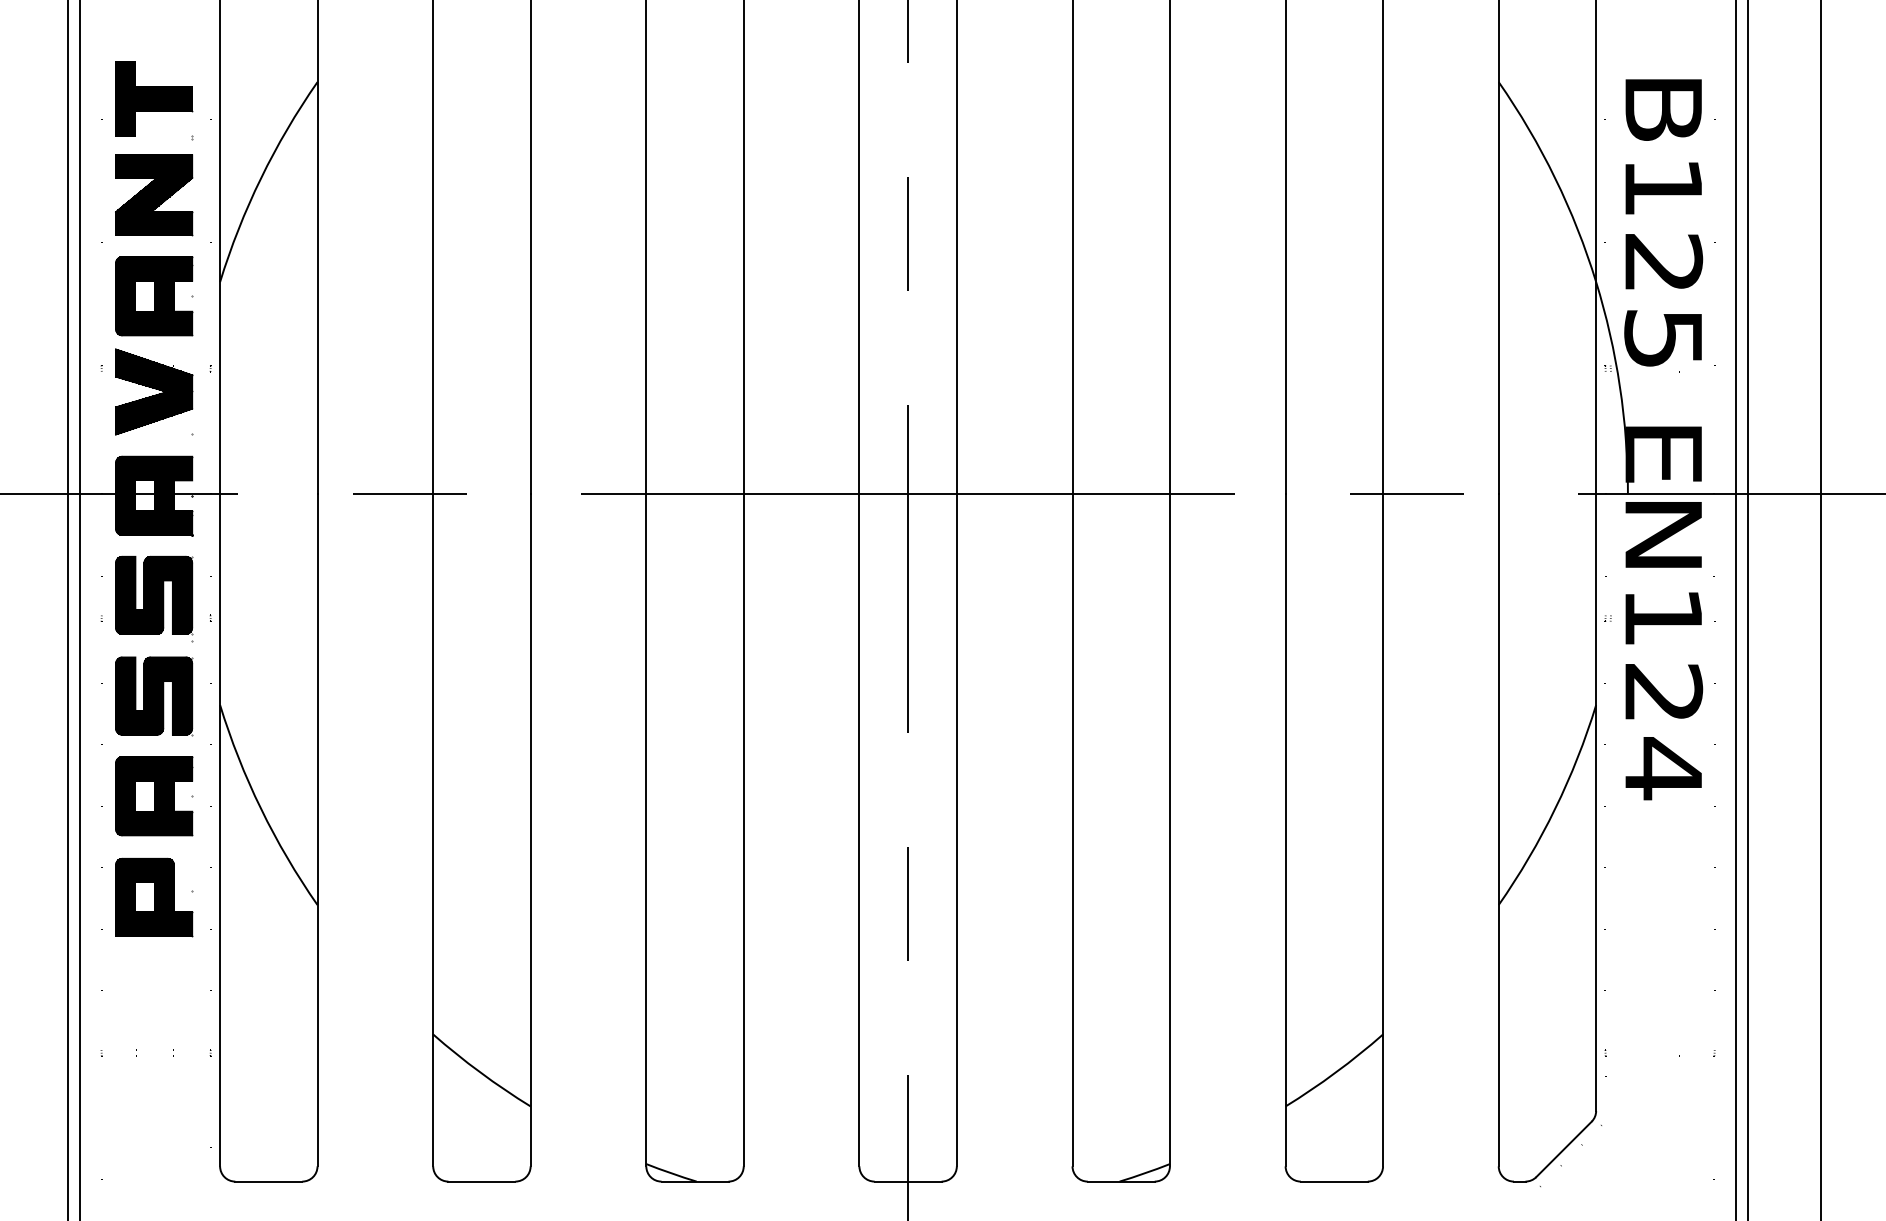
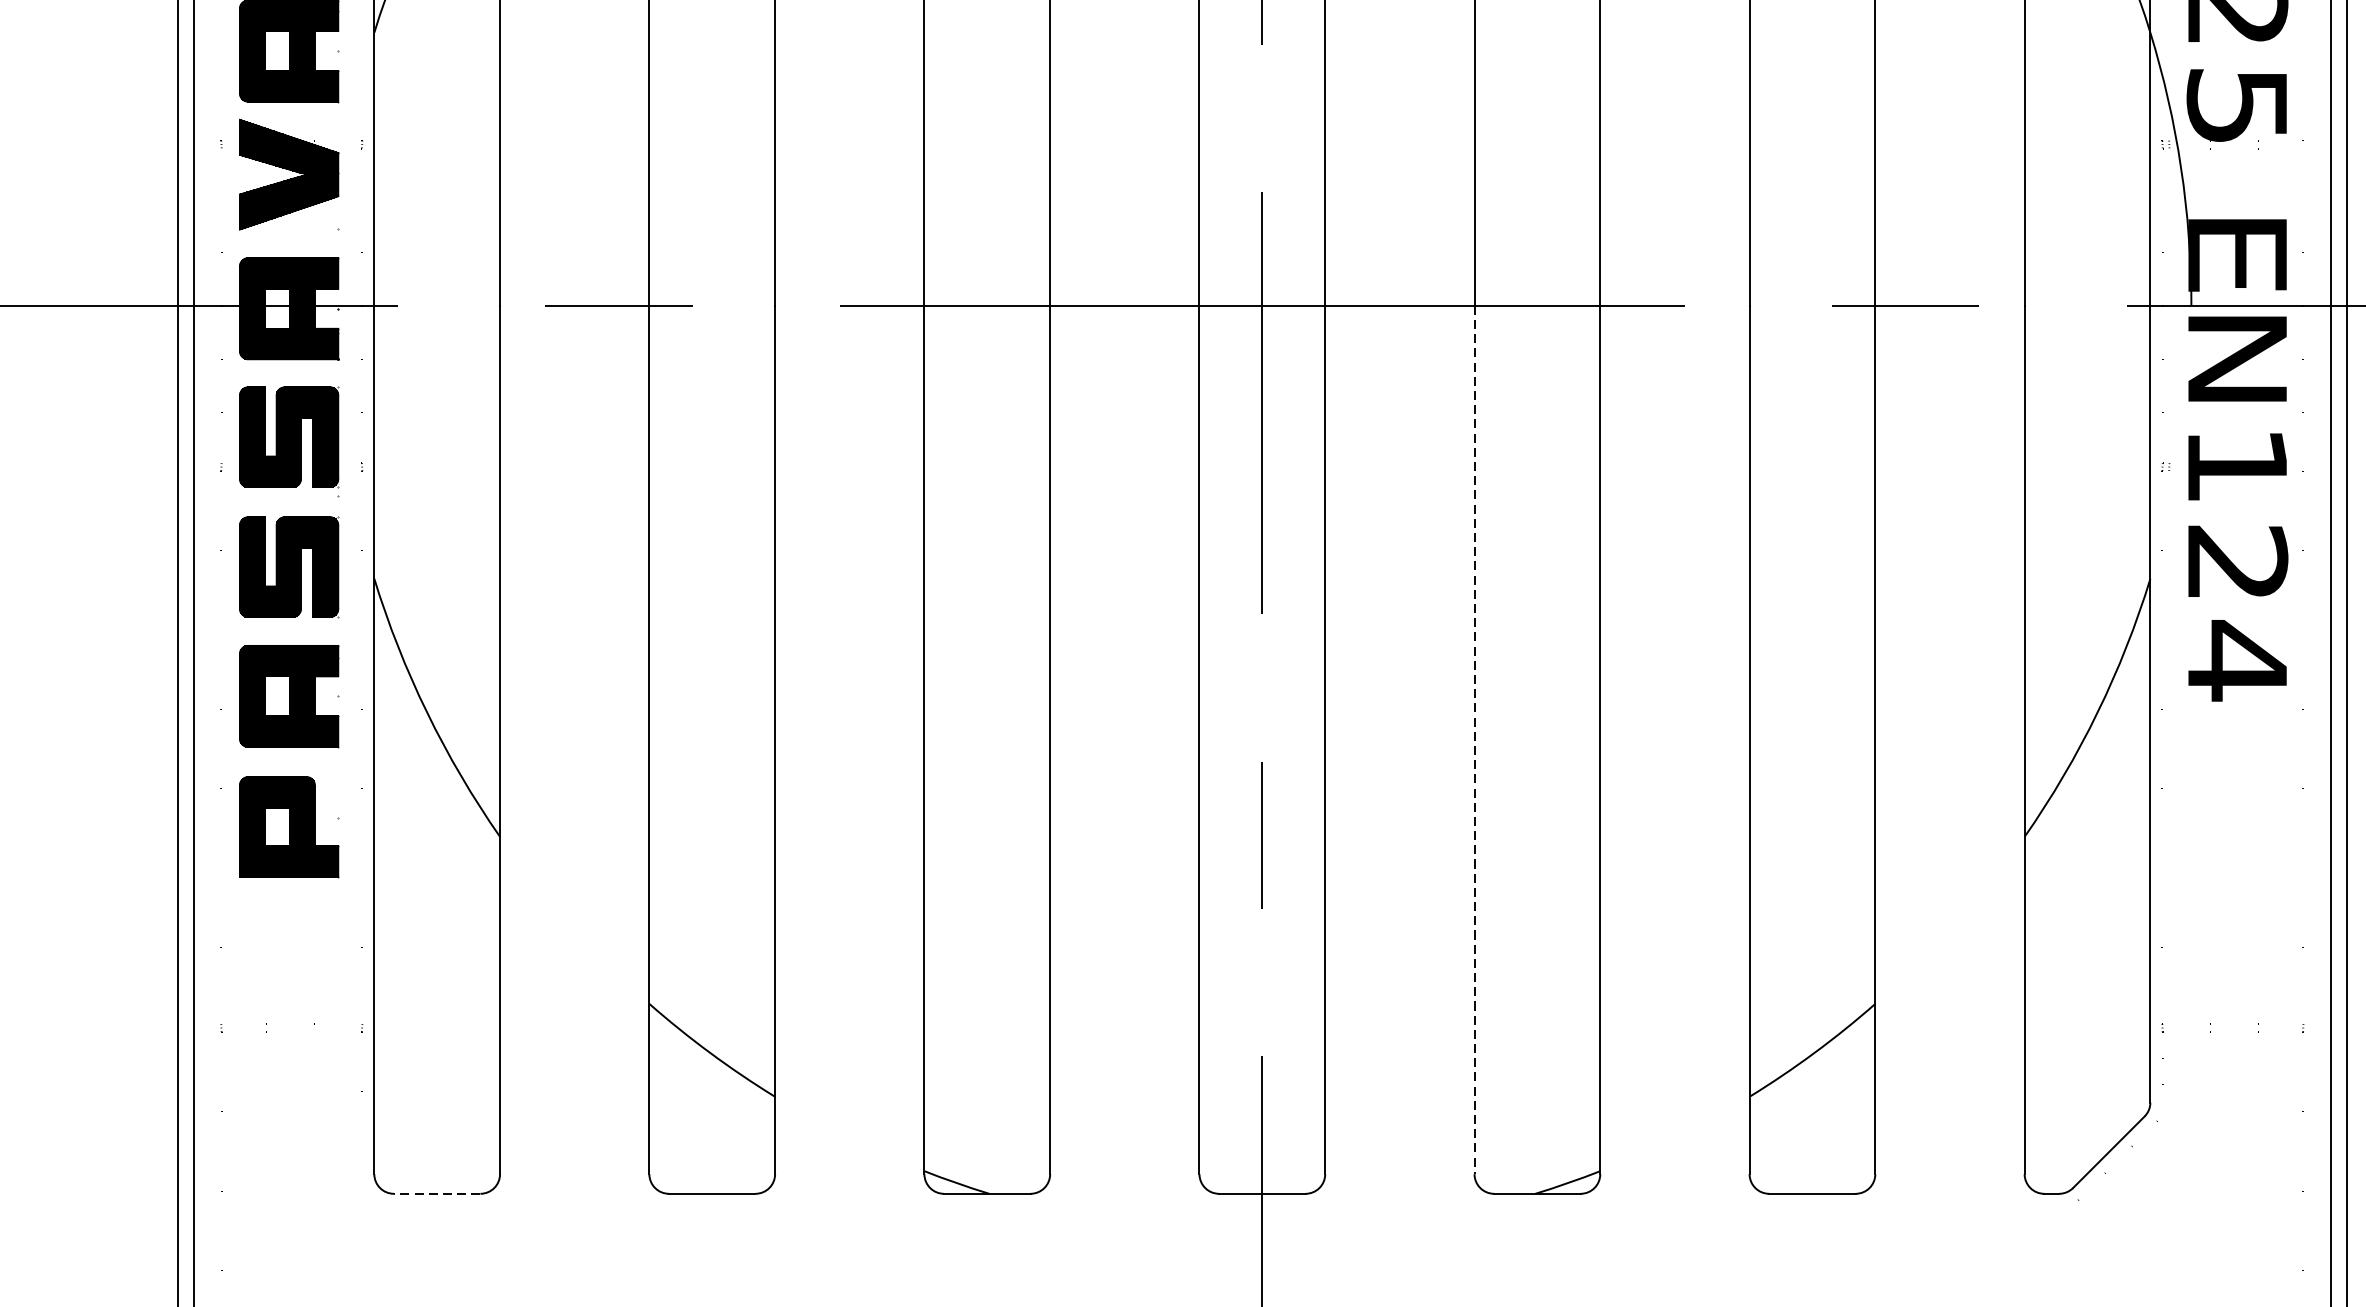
line: (1072, 830) -> (1474, 740), solid -> dashed
line: (268, 1181) -> (436, 1193), solid -> dashed

